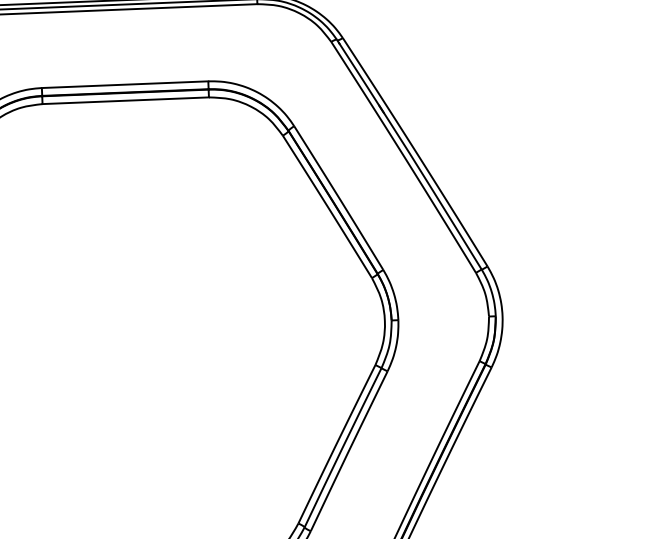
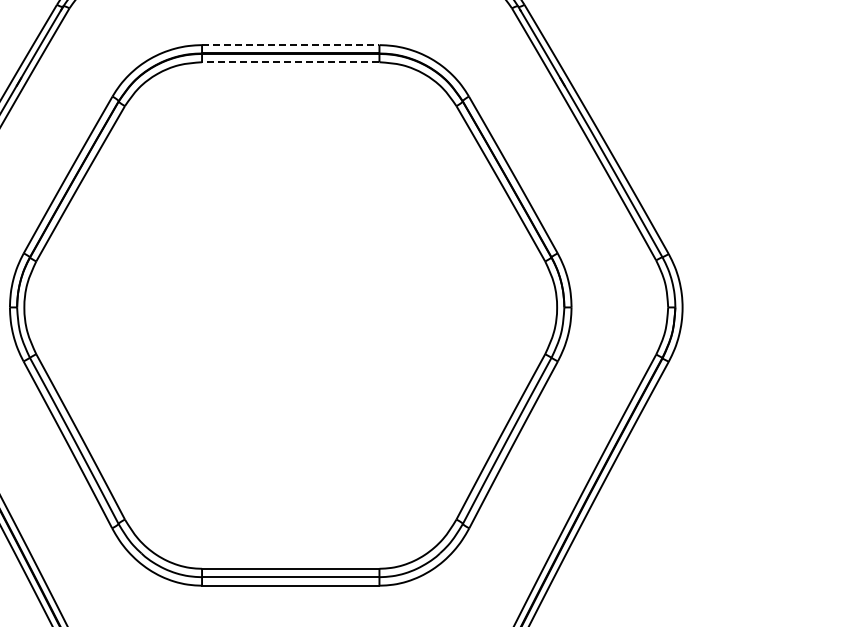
line: (124, 85) -> (290, 45), solid -> dashed
line: (125, 101) -> (290, 62), solid -> dashed

